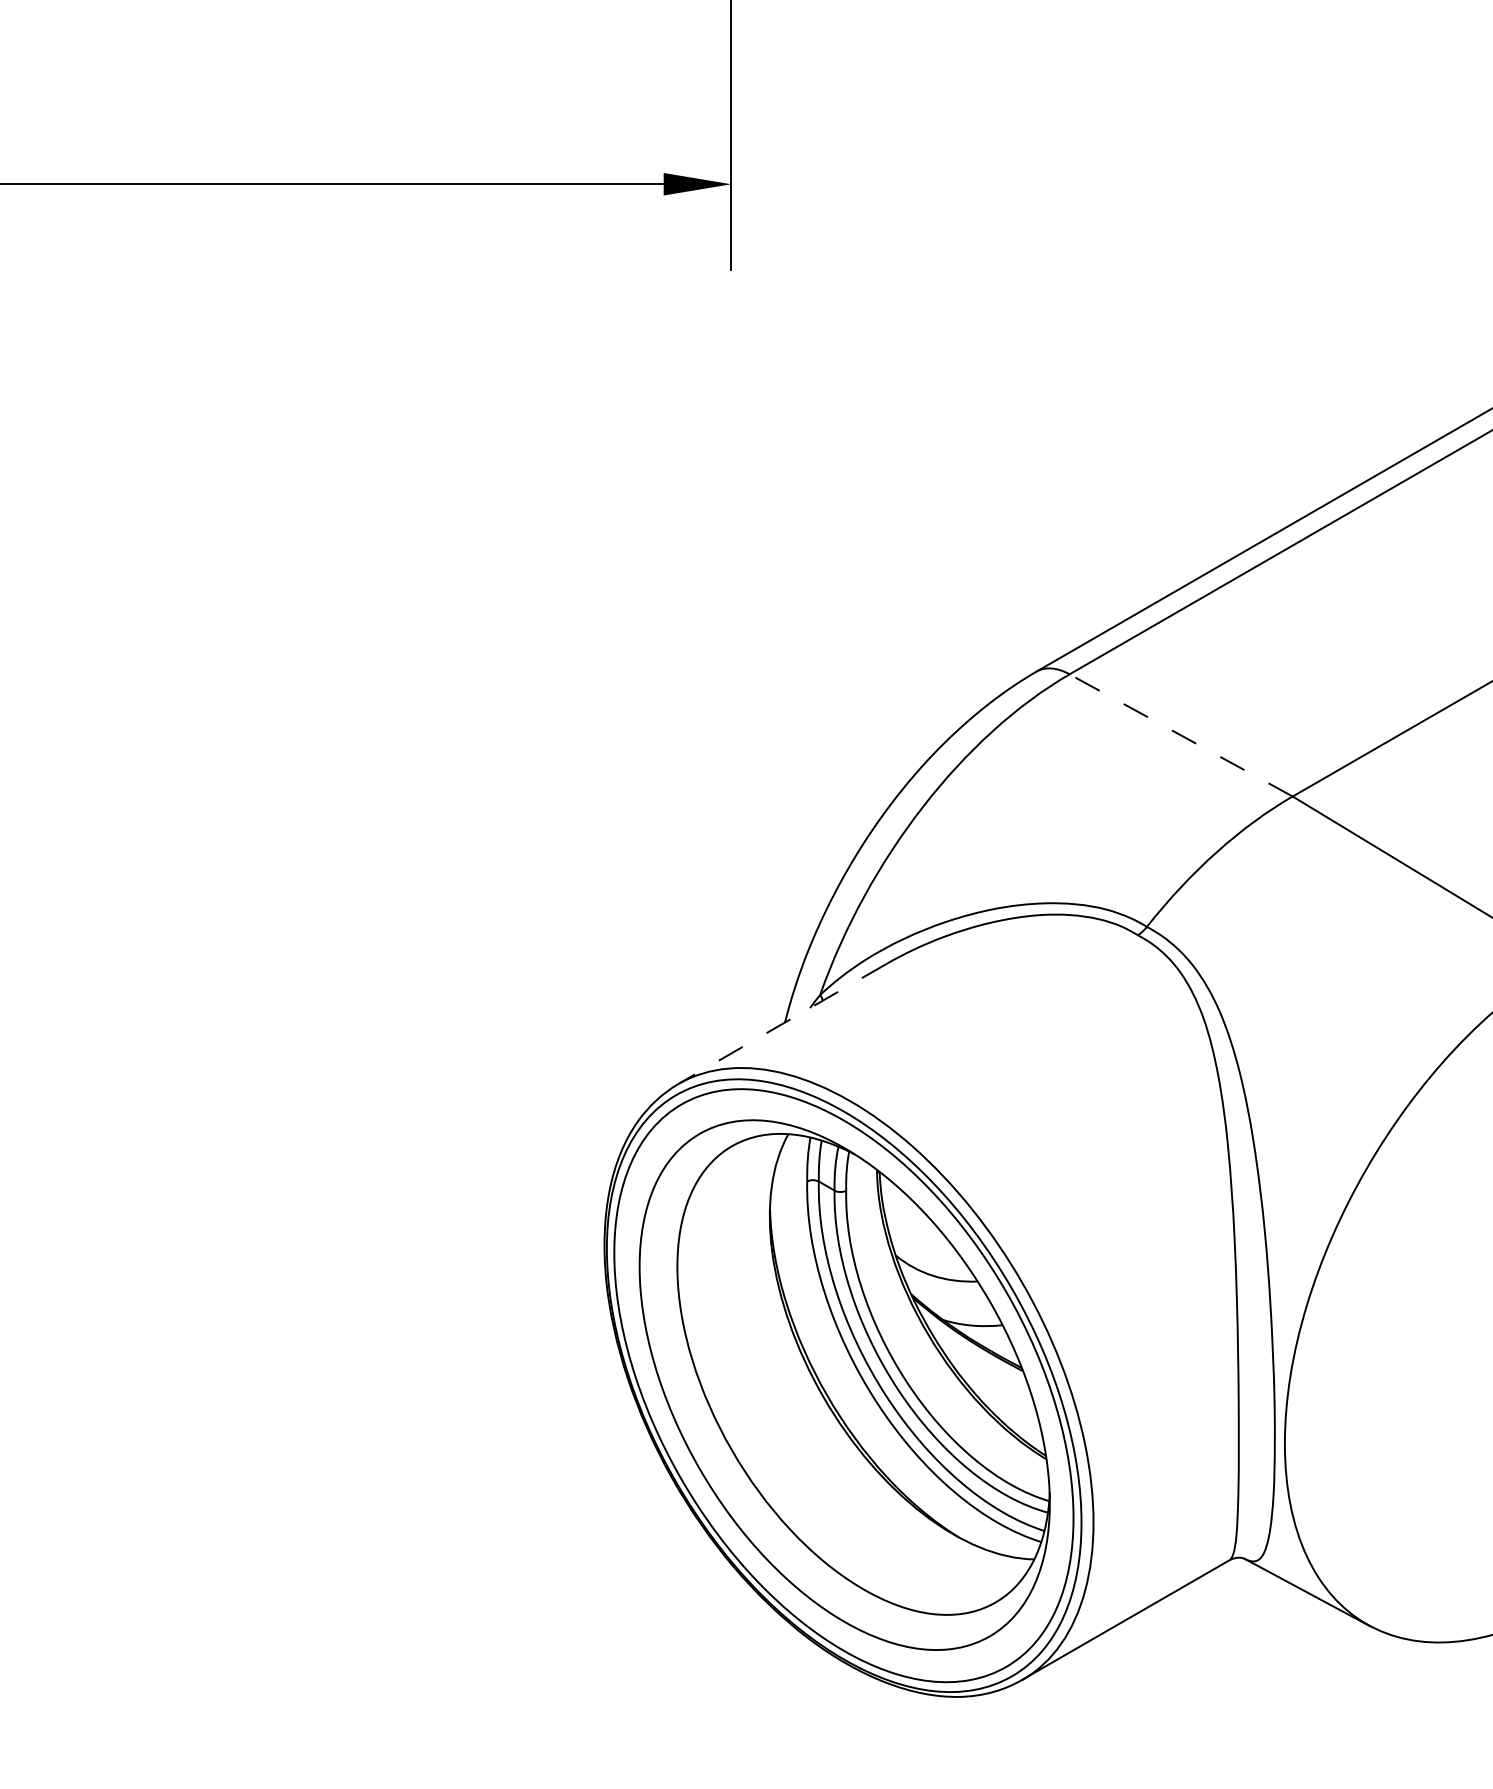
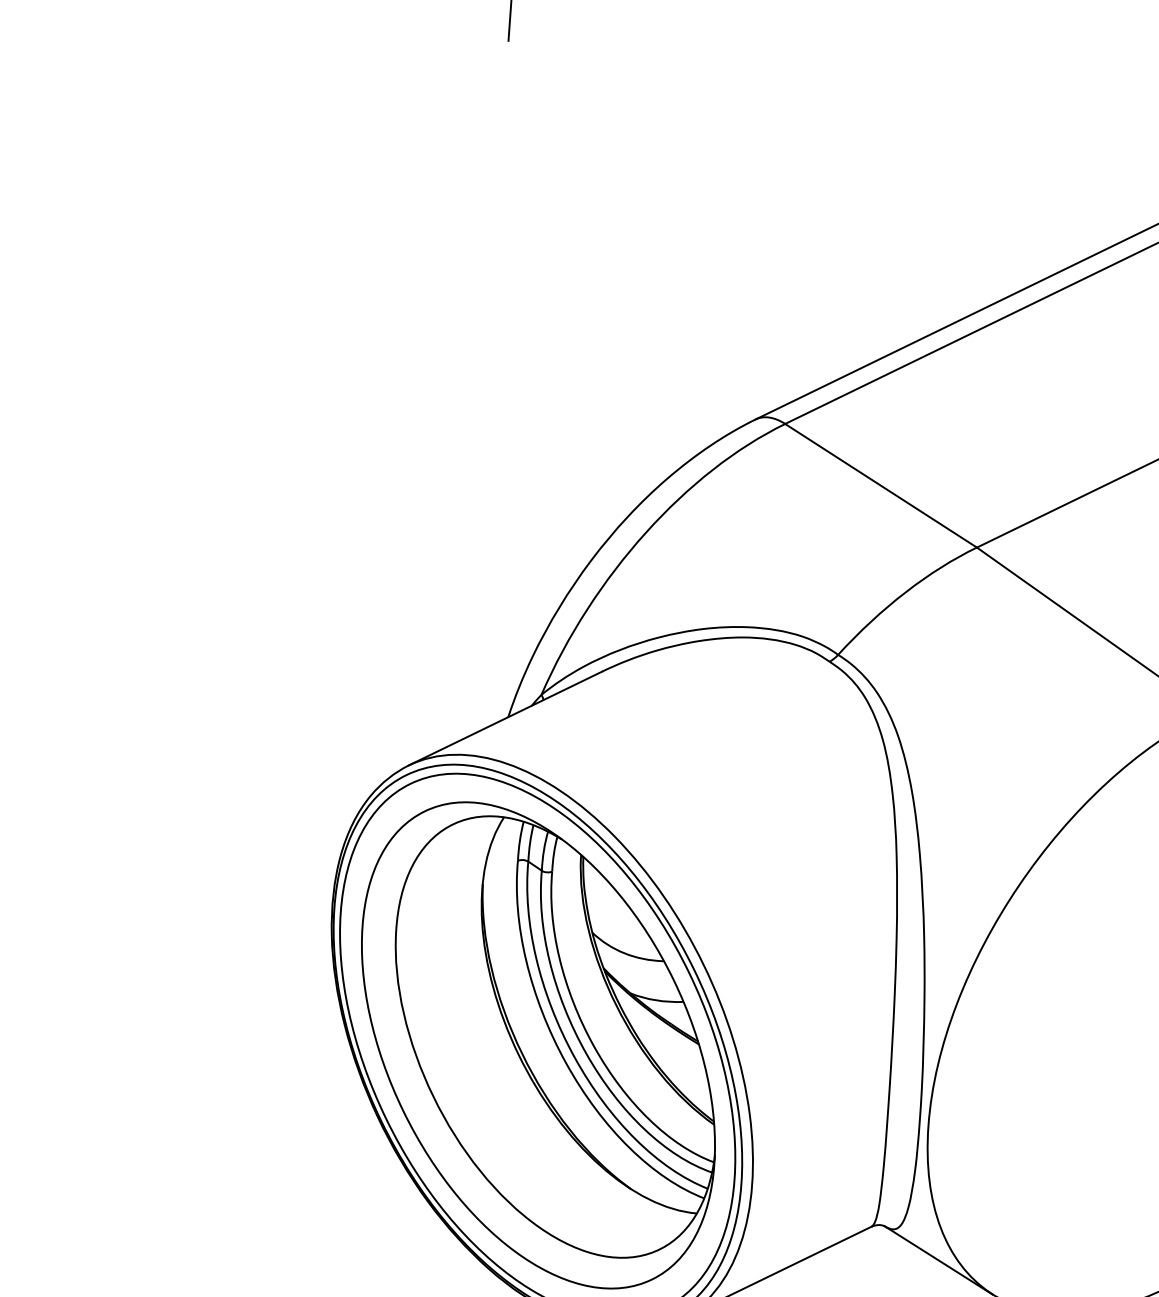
line: (1180, 735) -> (880, 485), dashed -> solid
line: (782, 1024) -> (505, 718), dashed -> solid

